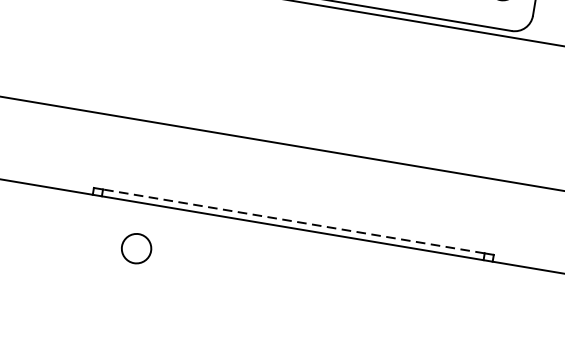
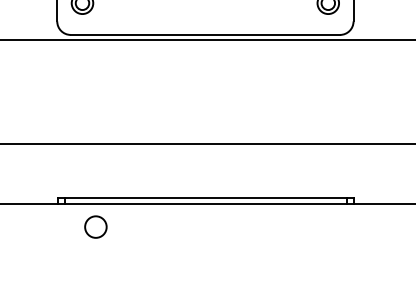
line: (293, 221) -> (205, 198), dashed -> solid
circle: (136, 247) -> (95, 226), moved

